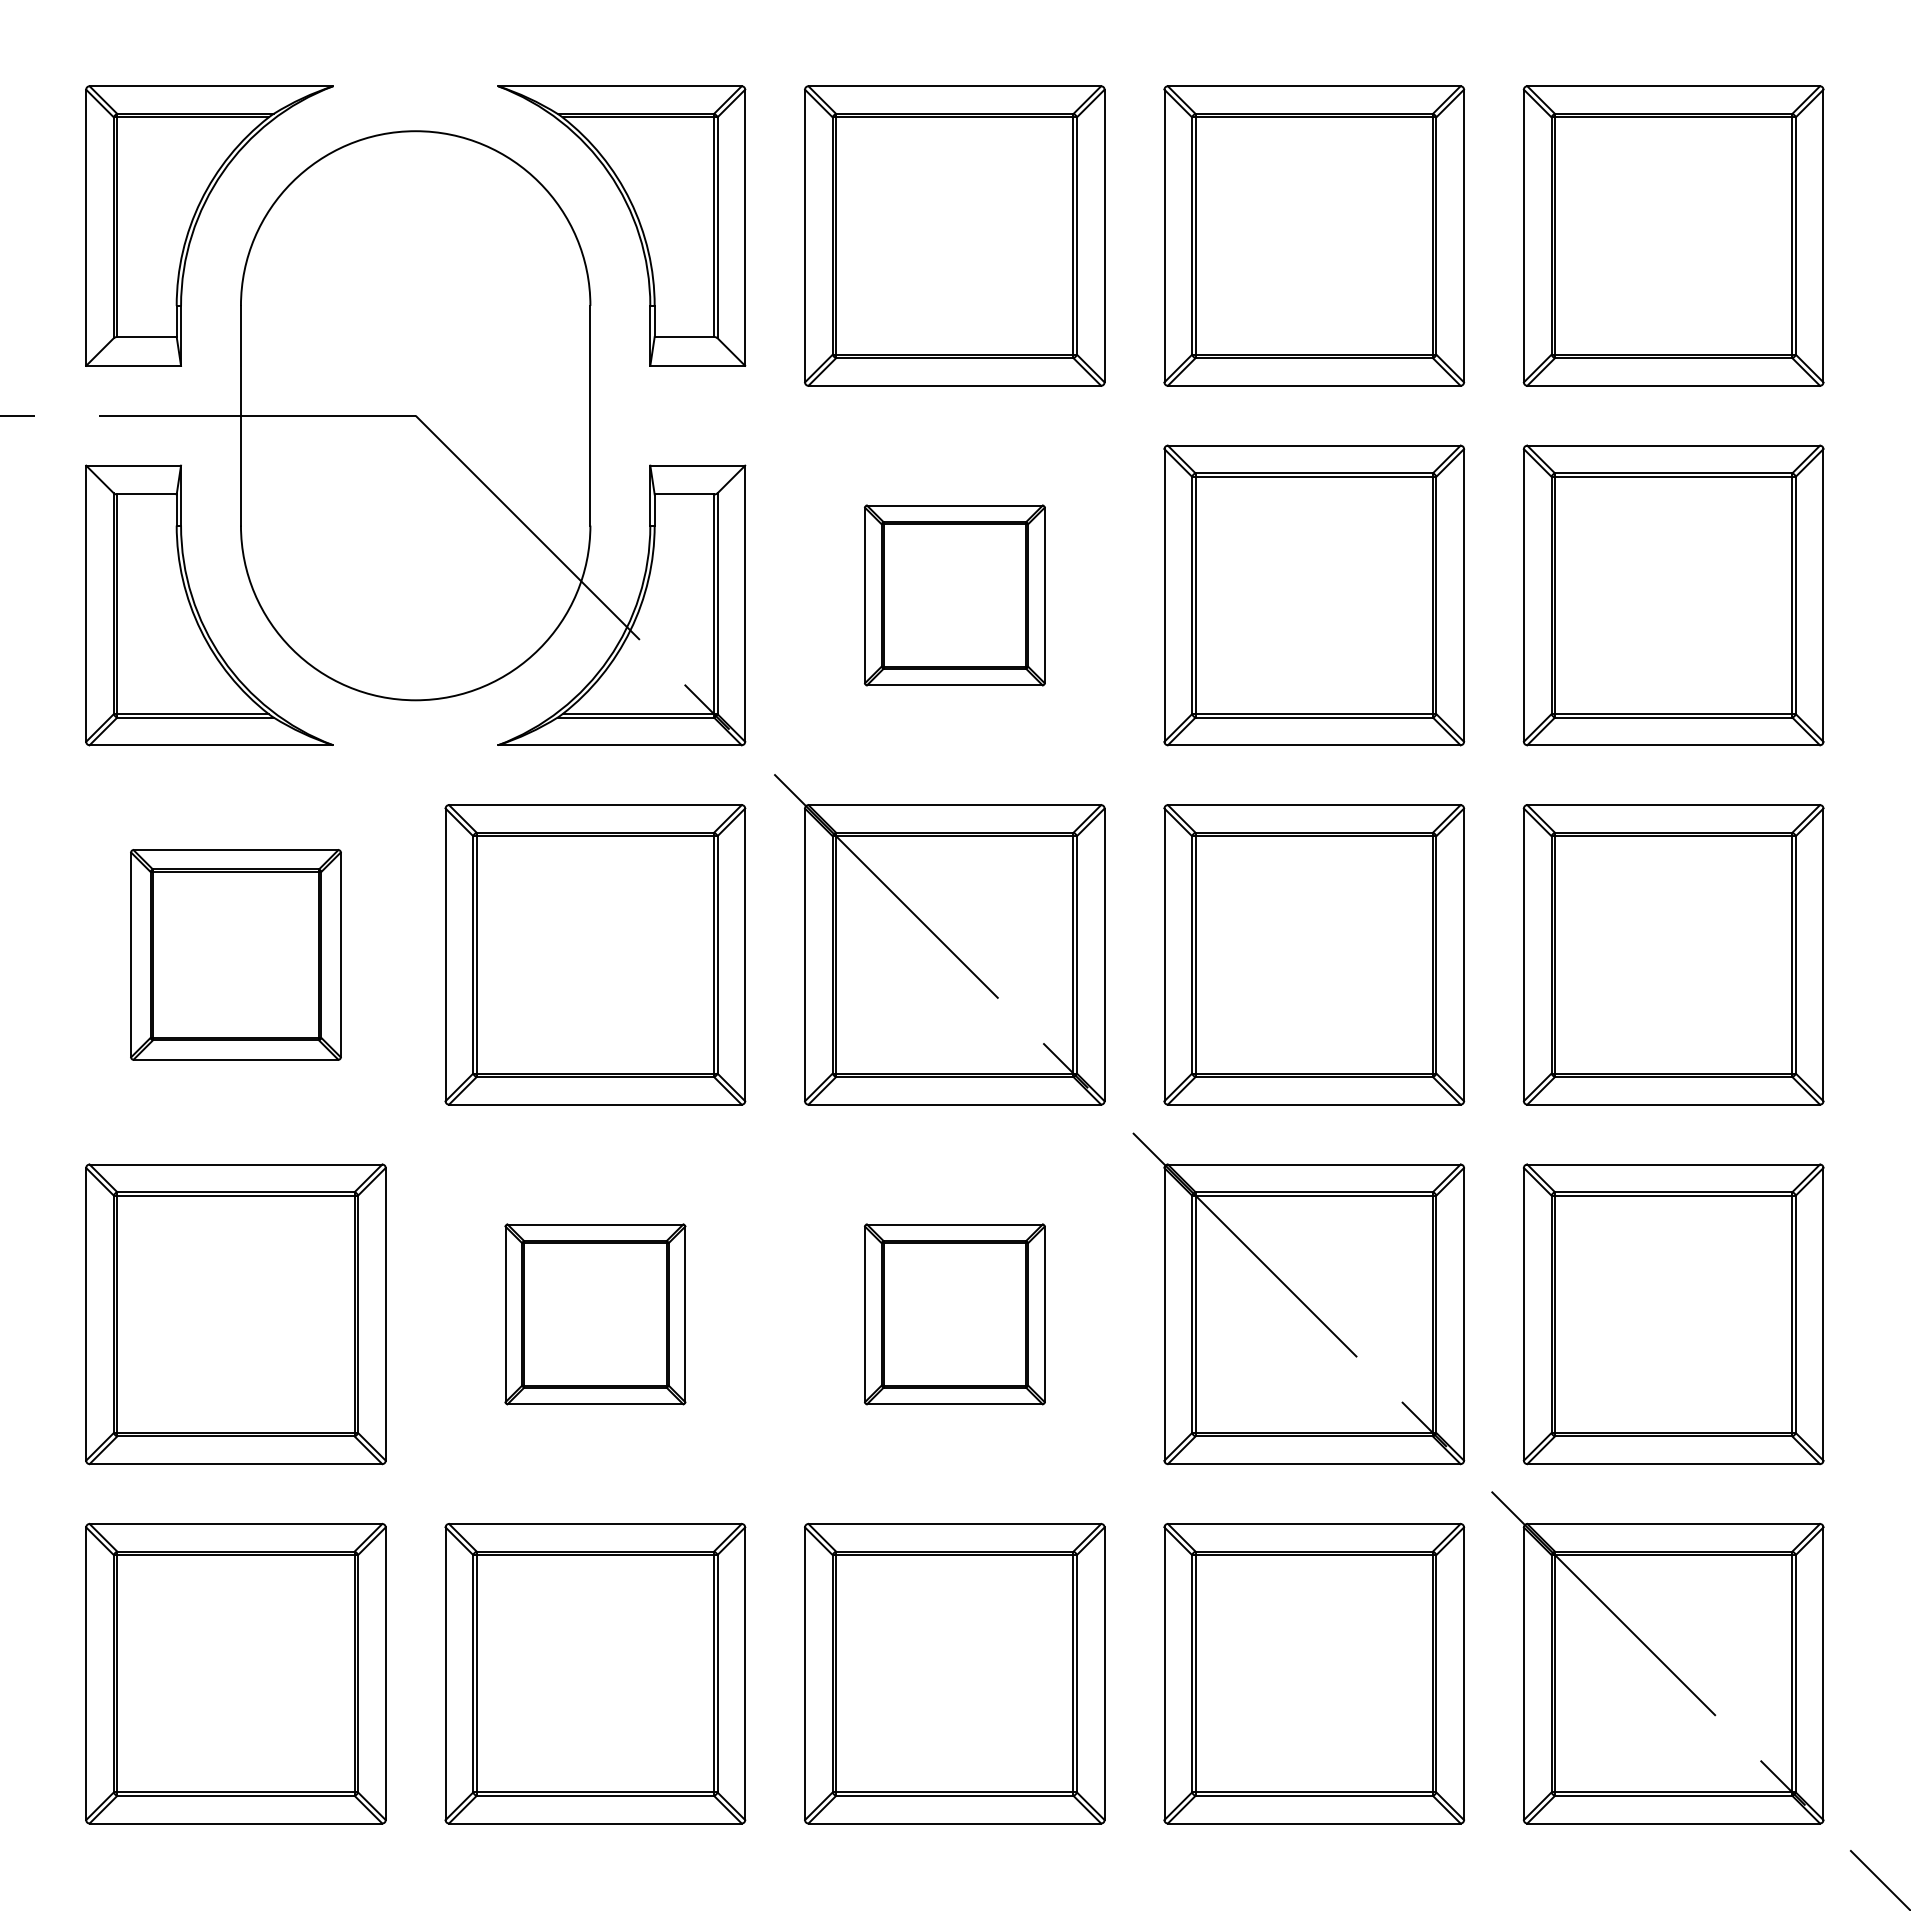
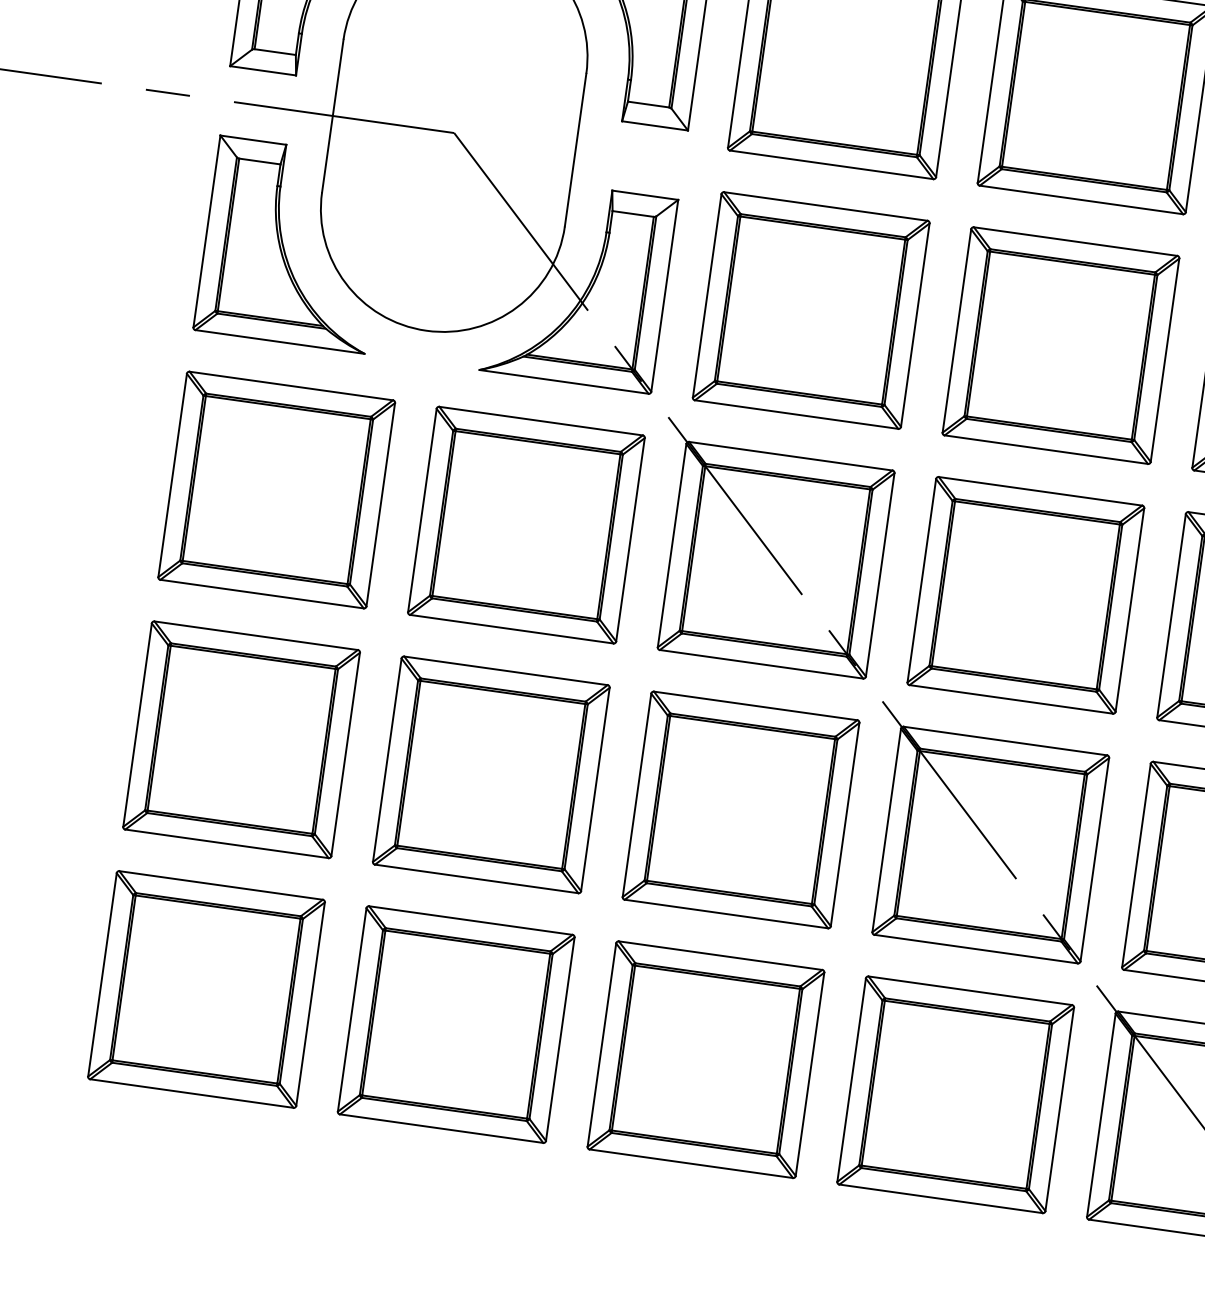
part: (954, 595) -> (811, 310), size x1.67
part: (235, 954) -> (276, 489), size x1.43
part: (595, 1314) -> (491, 775), size x1.67
part: (954, 1314) -> (740, 810), size x1.67

